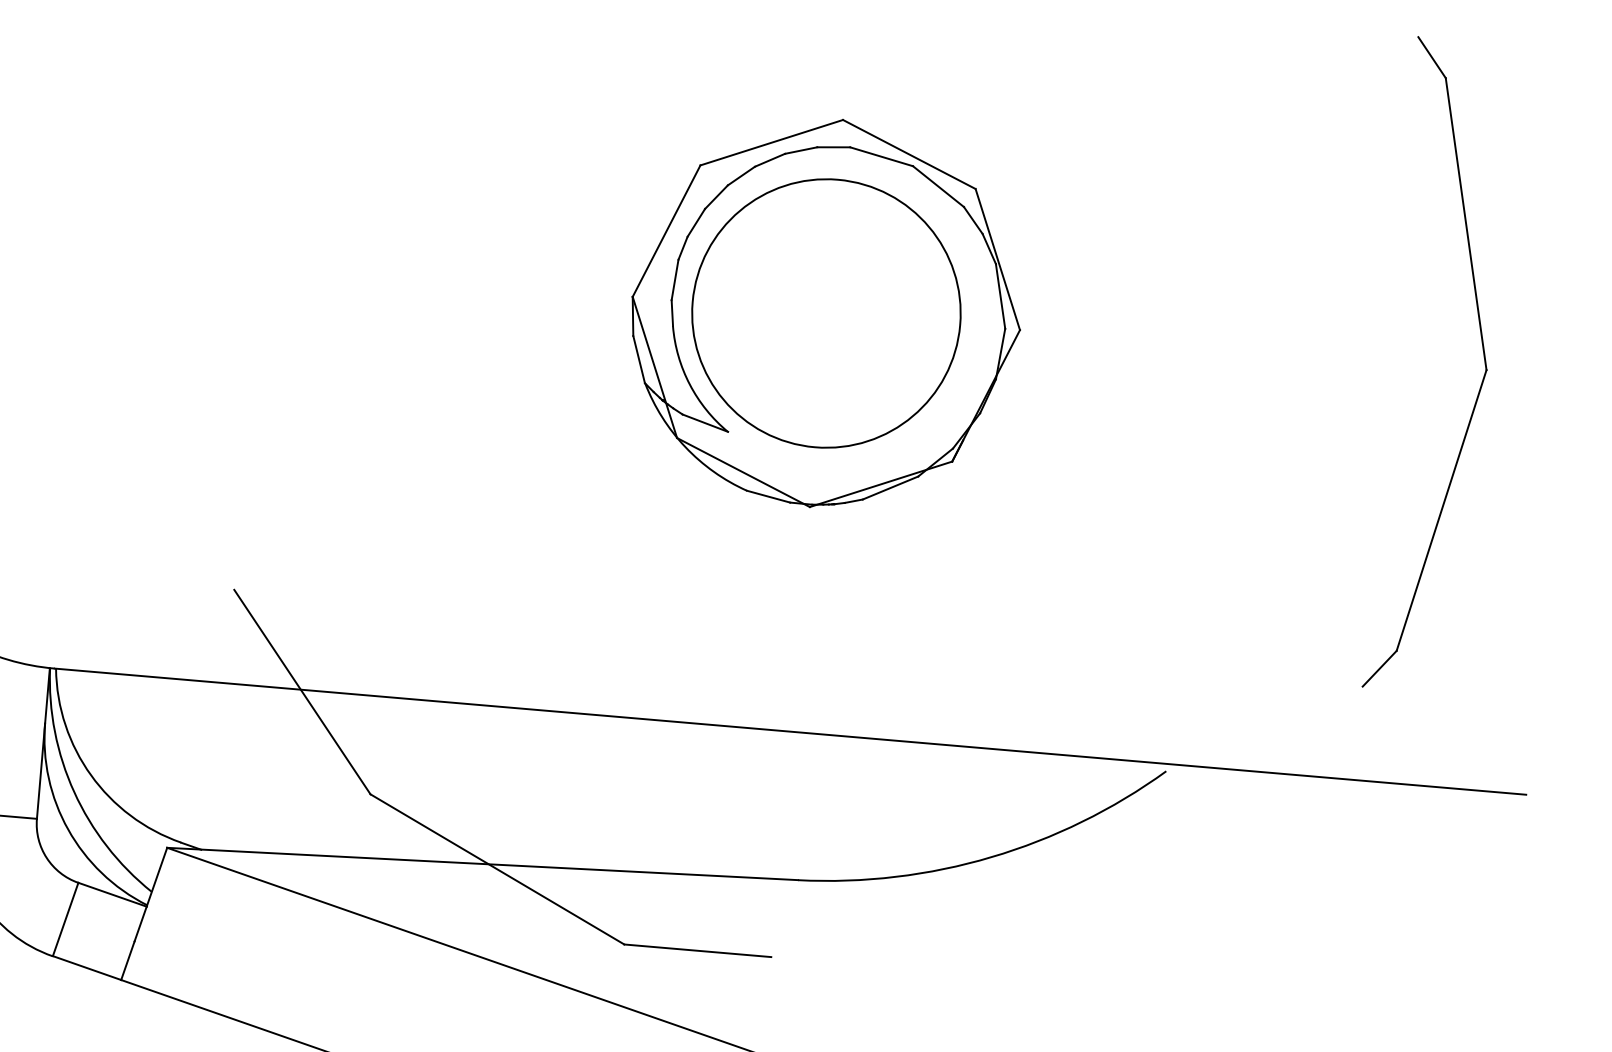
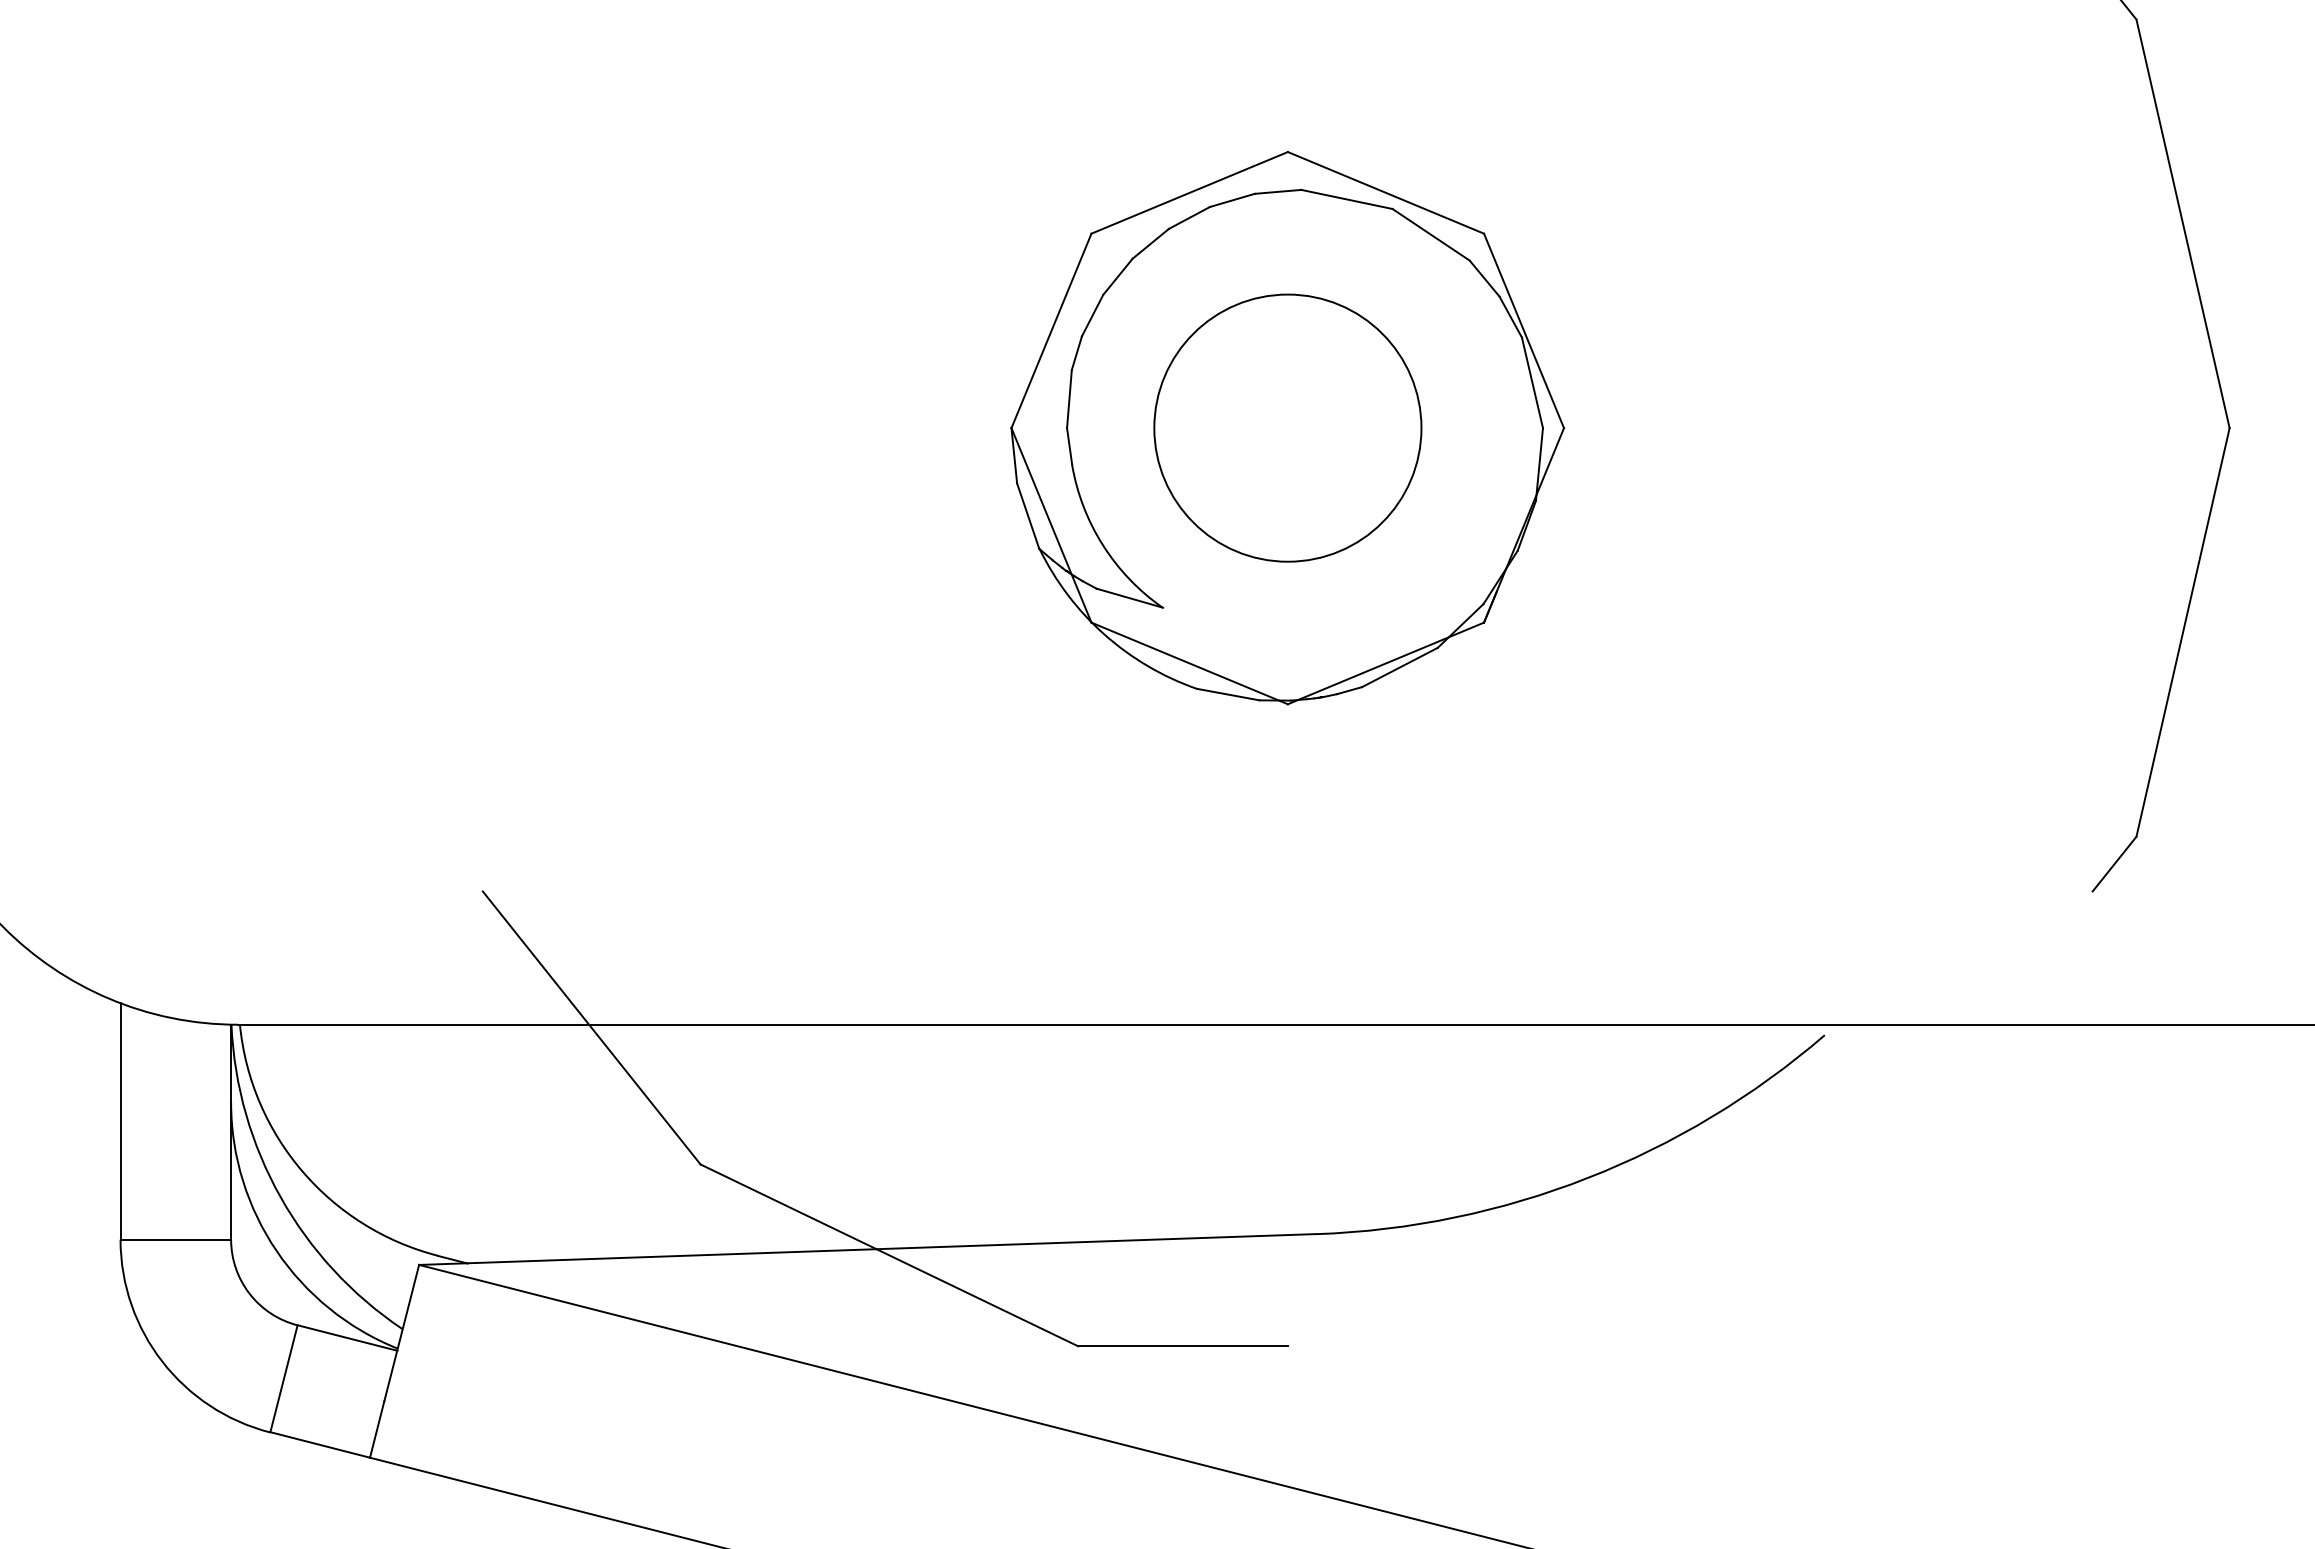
circle: (826, 313) -> (1287, 427), size x0.7

